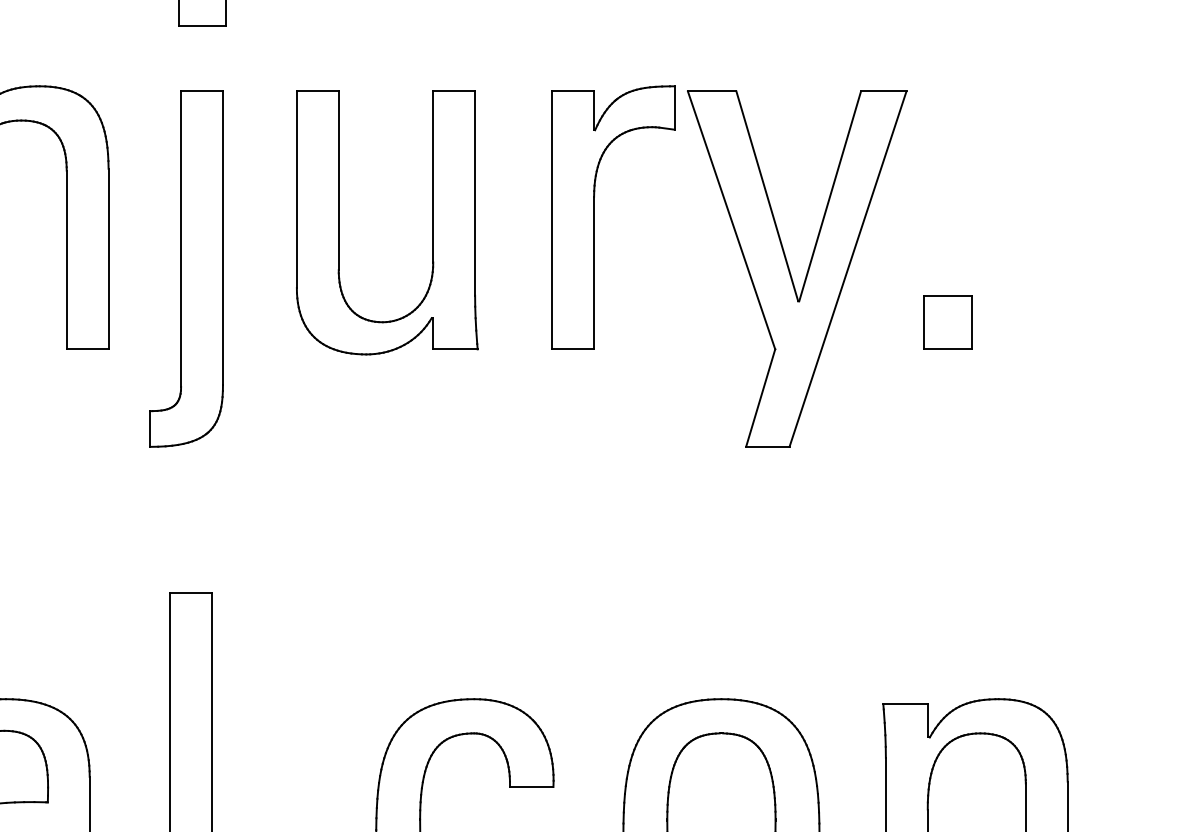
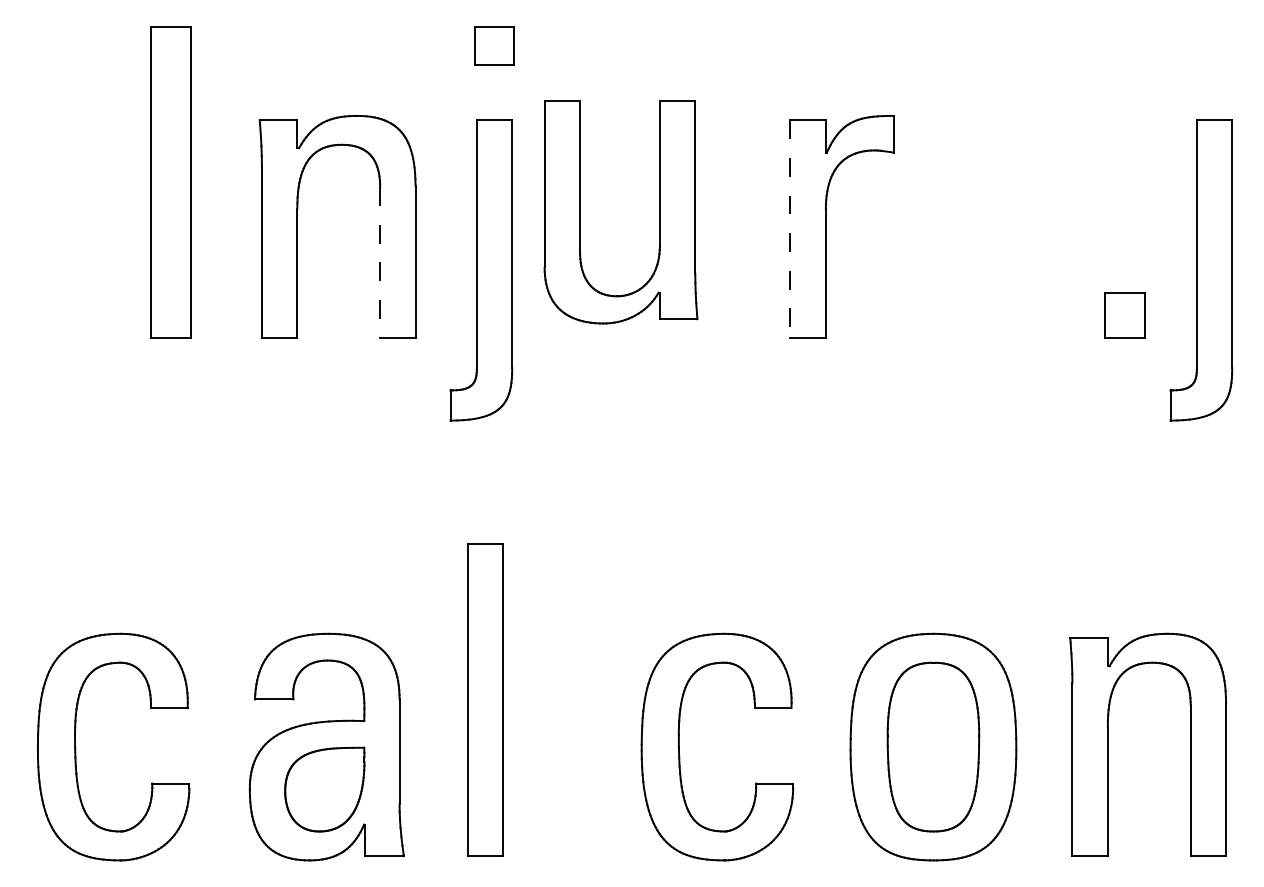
line: (552, 220) -> (790, 229), solid -> dashed
part: (432, 223) -> (659, 212), moved
line: (67, 259) -> (380, 262), solid -> dashed
part: (797, 269) -> (997, 270), removed
part: (1038, 269) -> (1201, 270), added

